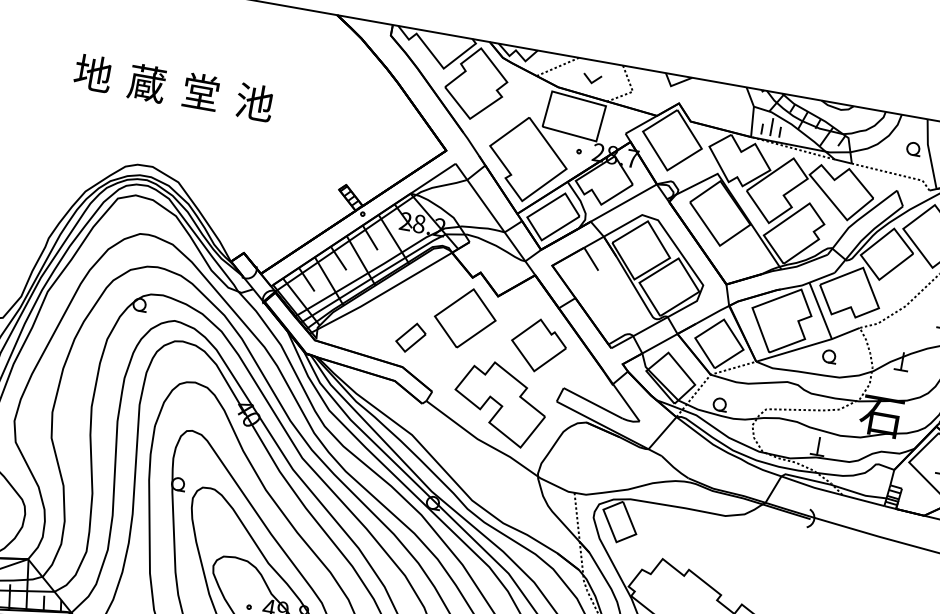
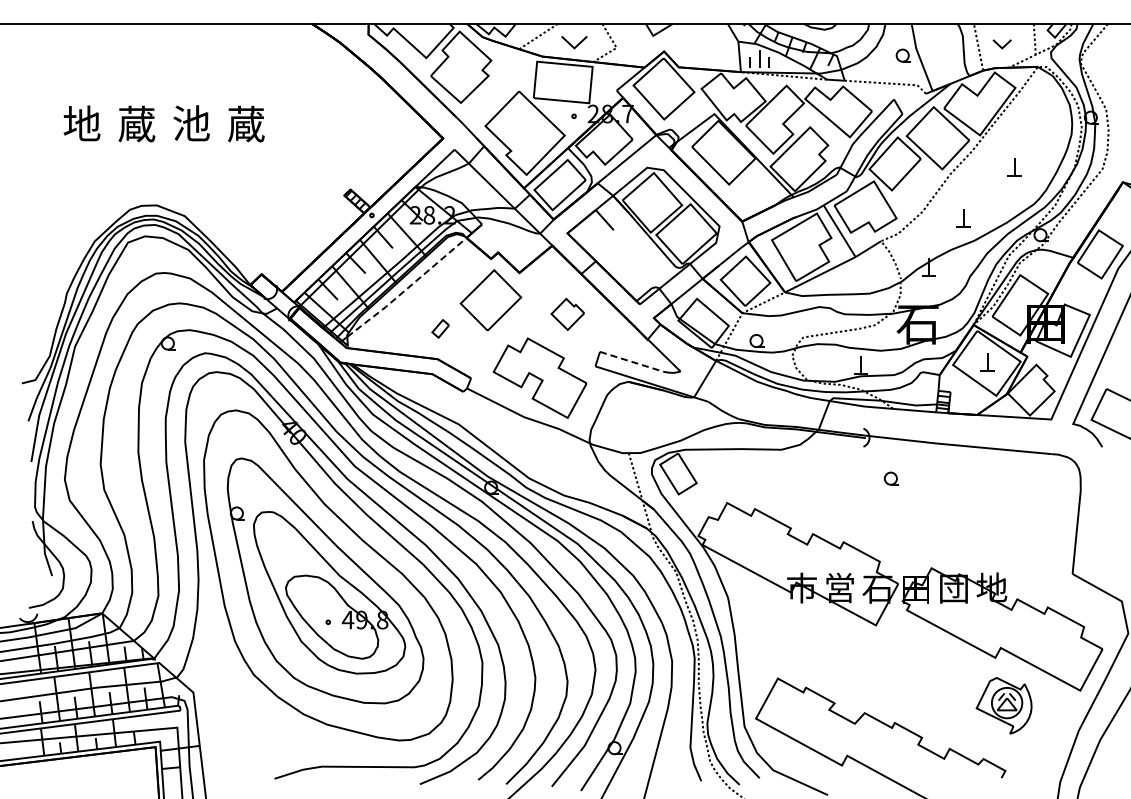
part: (592, 79) -> (574, 42), size x1.4
text: (201, 92) -> (191, 123), 堂 -> 池
text: (255, 101) -> (246, 123), 池 -> 蔵
line: (385, 292) -> (407, 288), solid -> dashed
part: (410, 337) -> (440, 328), size x0.6
part: (538, 345) -> (567, 314), size x0.6
part: (828, 356) -> (890, 478), moved
line: (594, 403) -> (632, 361), solid -> dashed

